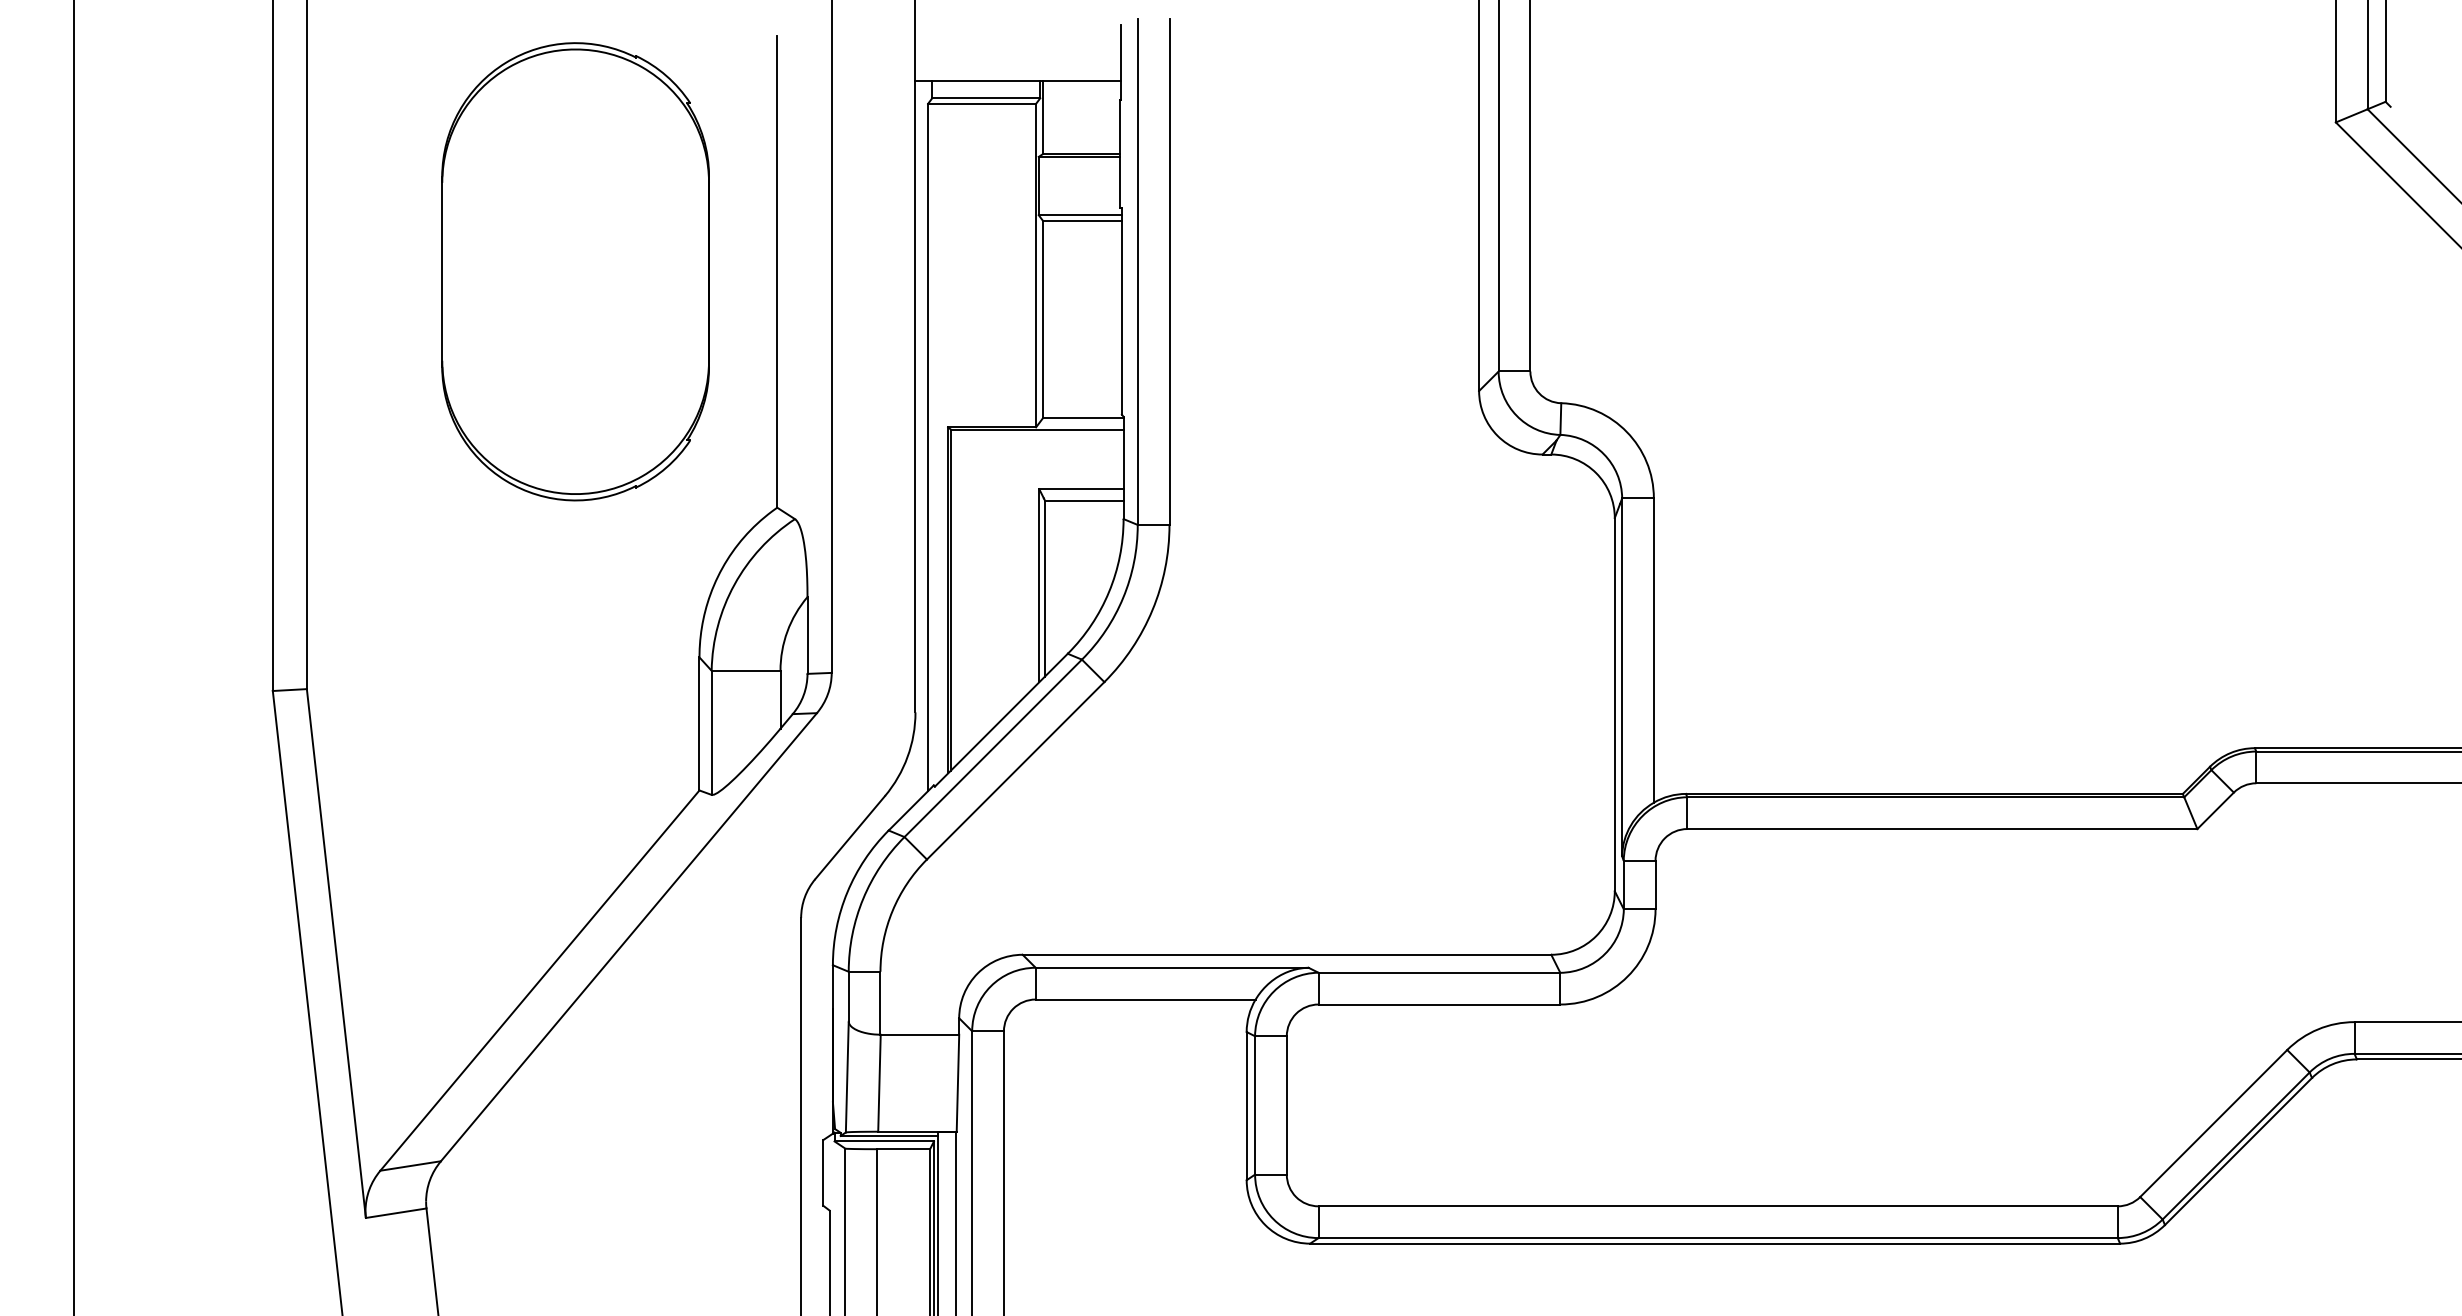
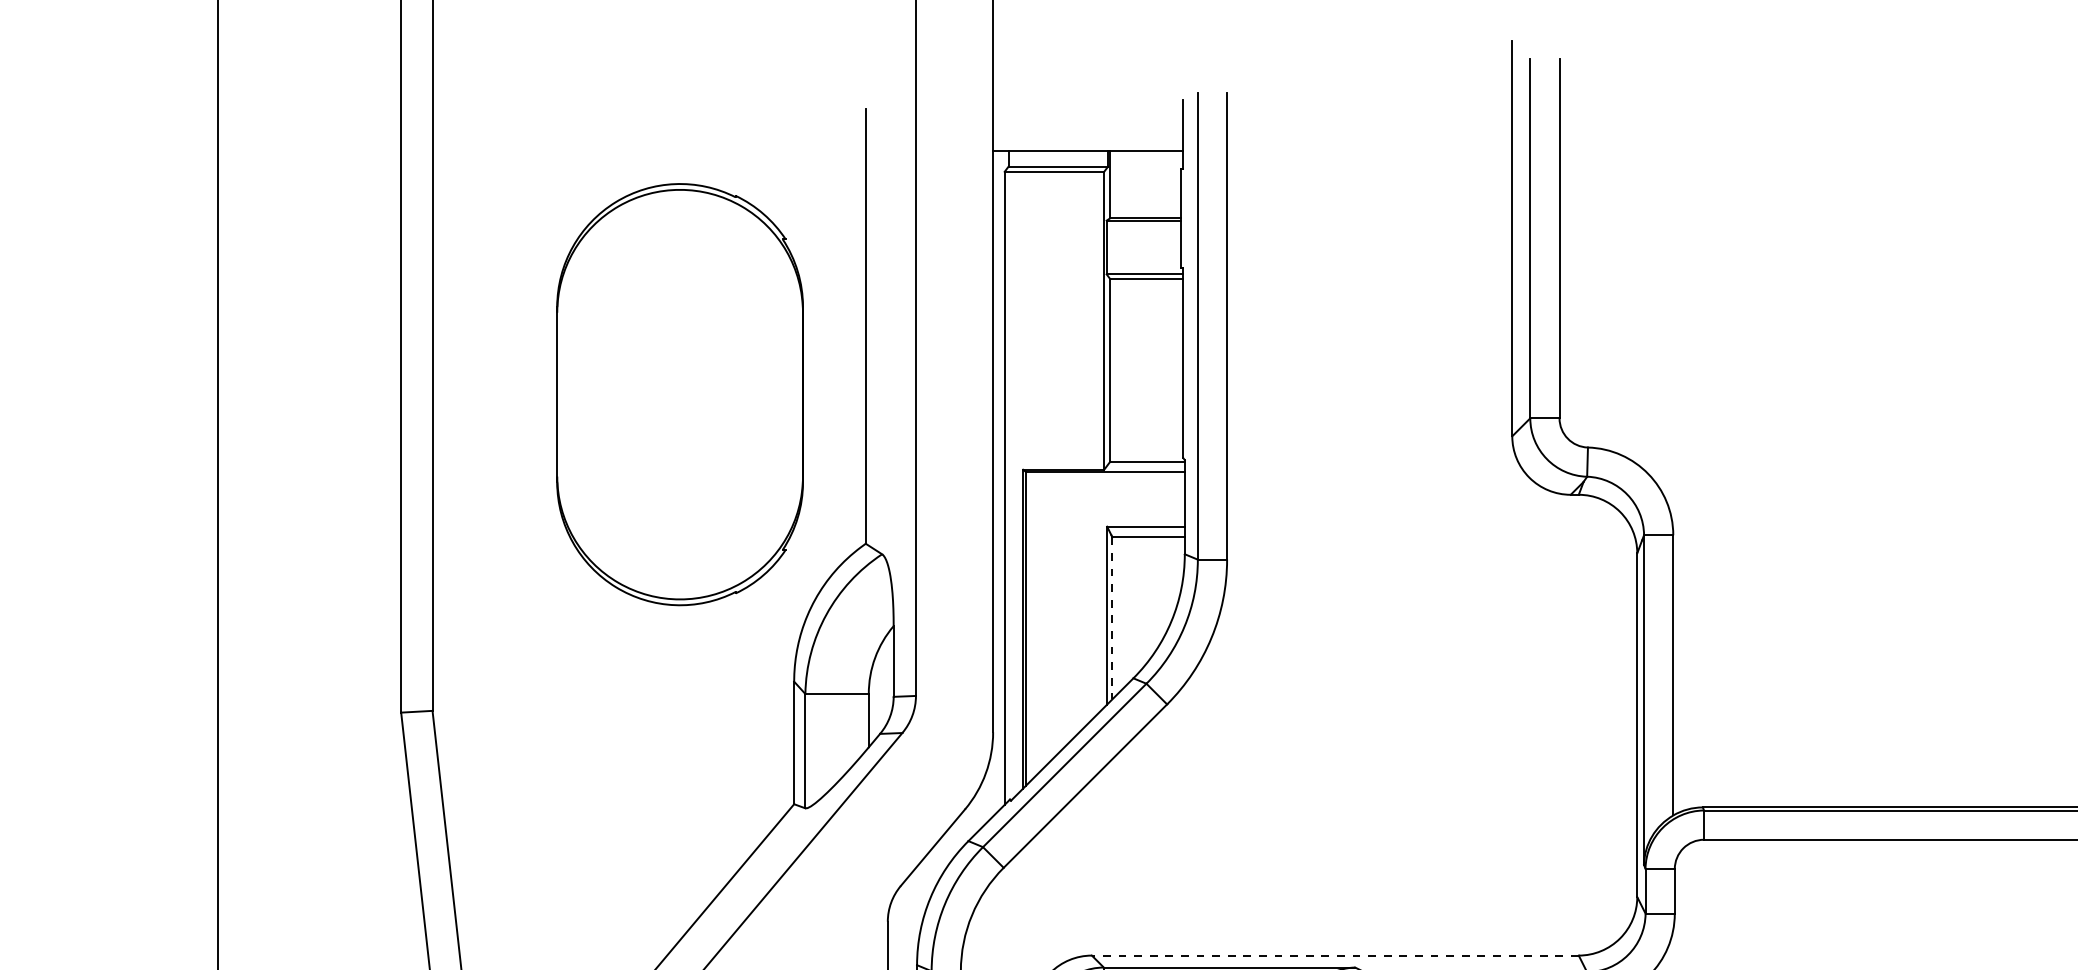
part: (575, 271) -> (679, 394), moved
line: (1045, 588) -> (1112, 618), solid -> dashed
line: (1286, 954) -> (1334, 955), solid -> dashed

